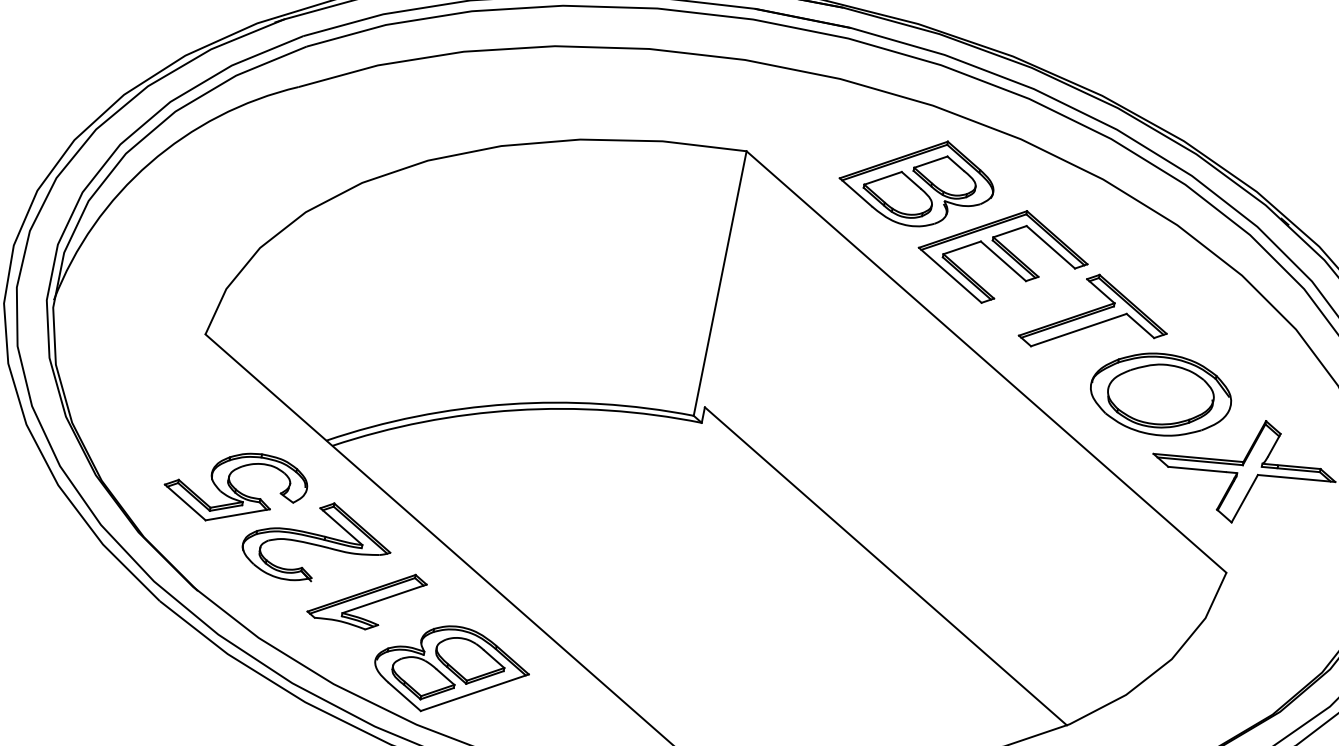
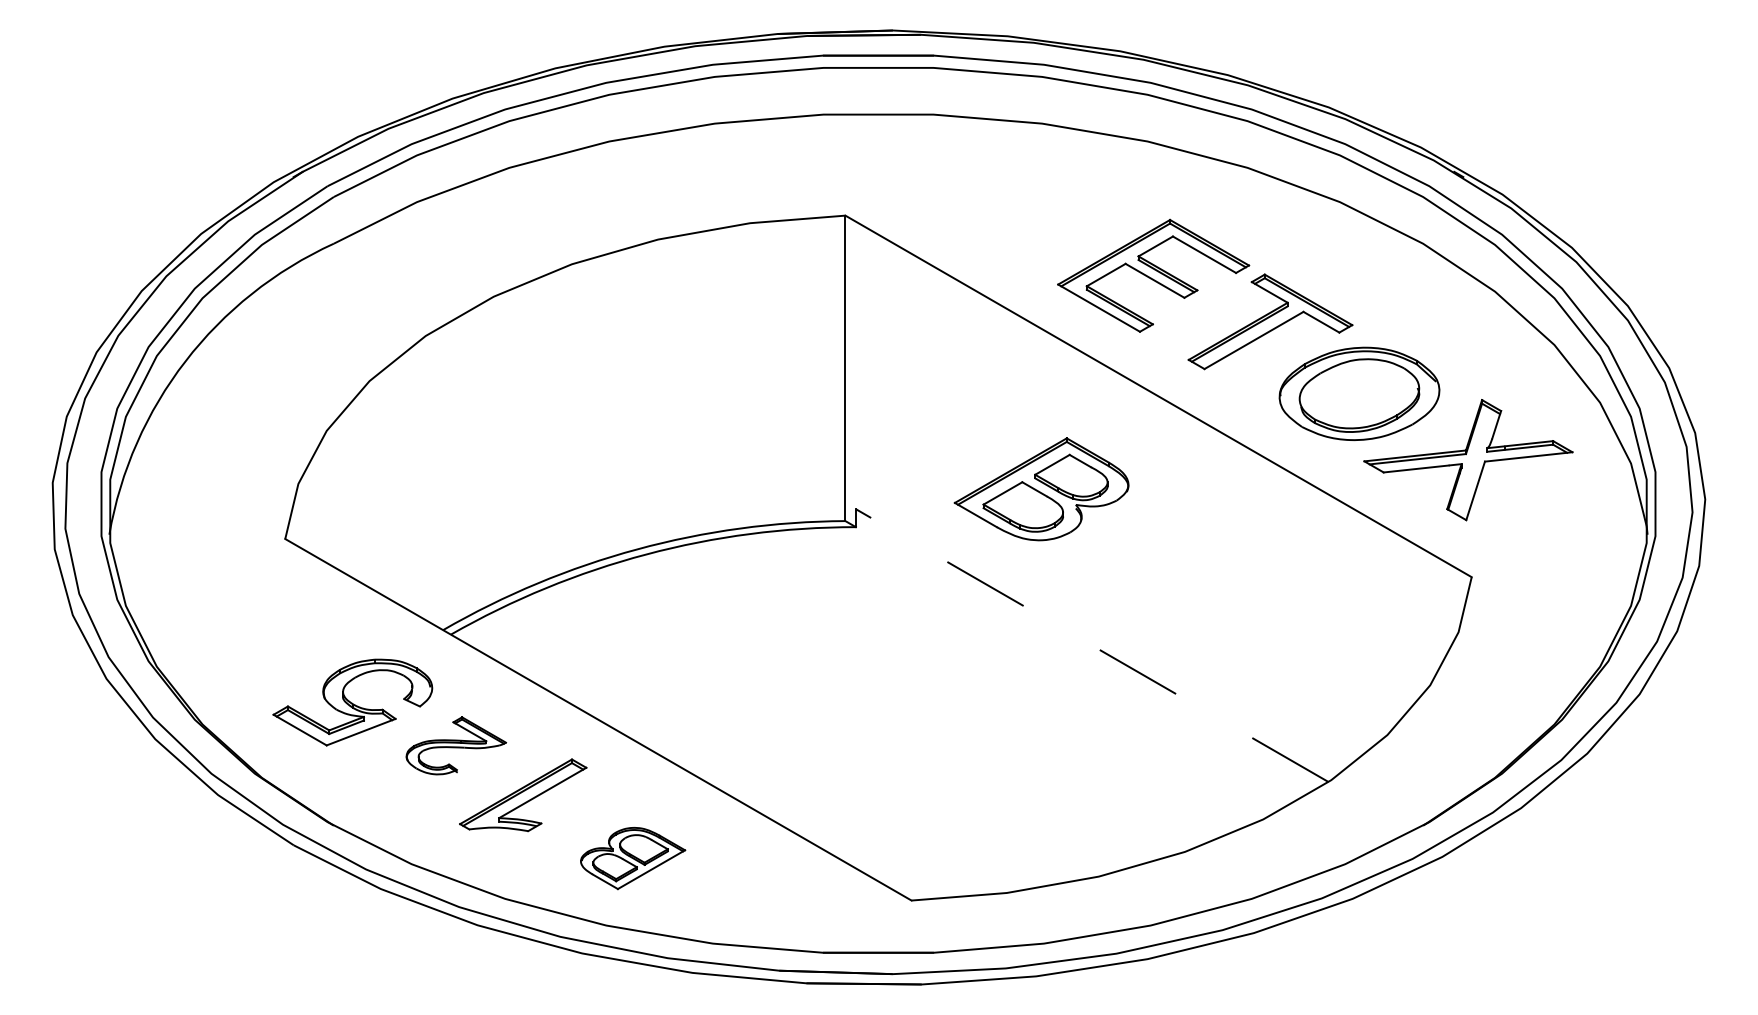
part: (917, 181) -> (1041, 489), moved
part: (318, 542) -> (456, 745), size x0.6
line: (886, 566) -> (1092, 645), solid -> dashed
part: (450, 671) -> (632, 858), size x0.6

